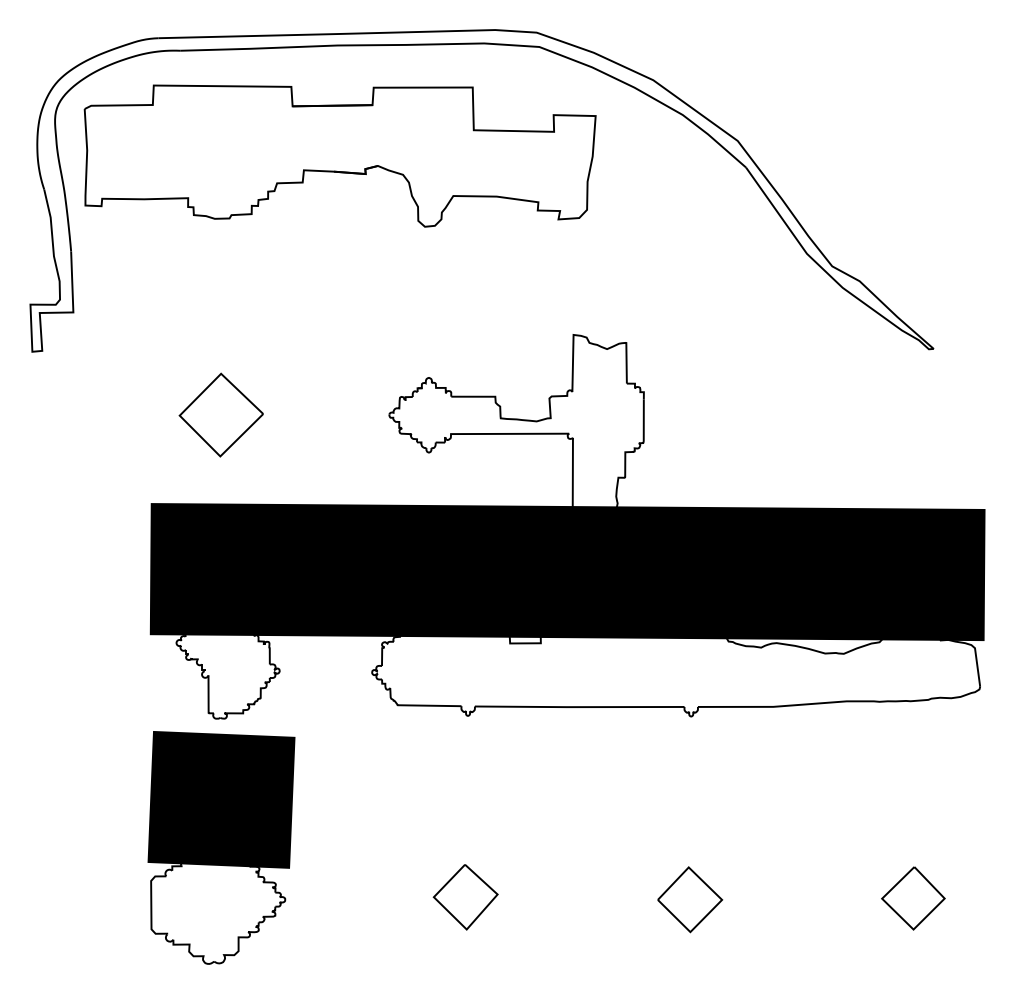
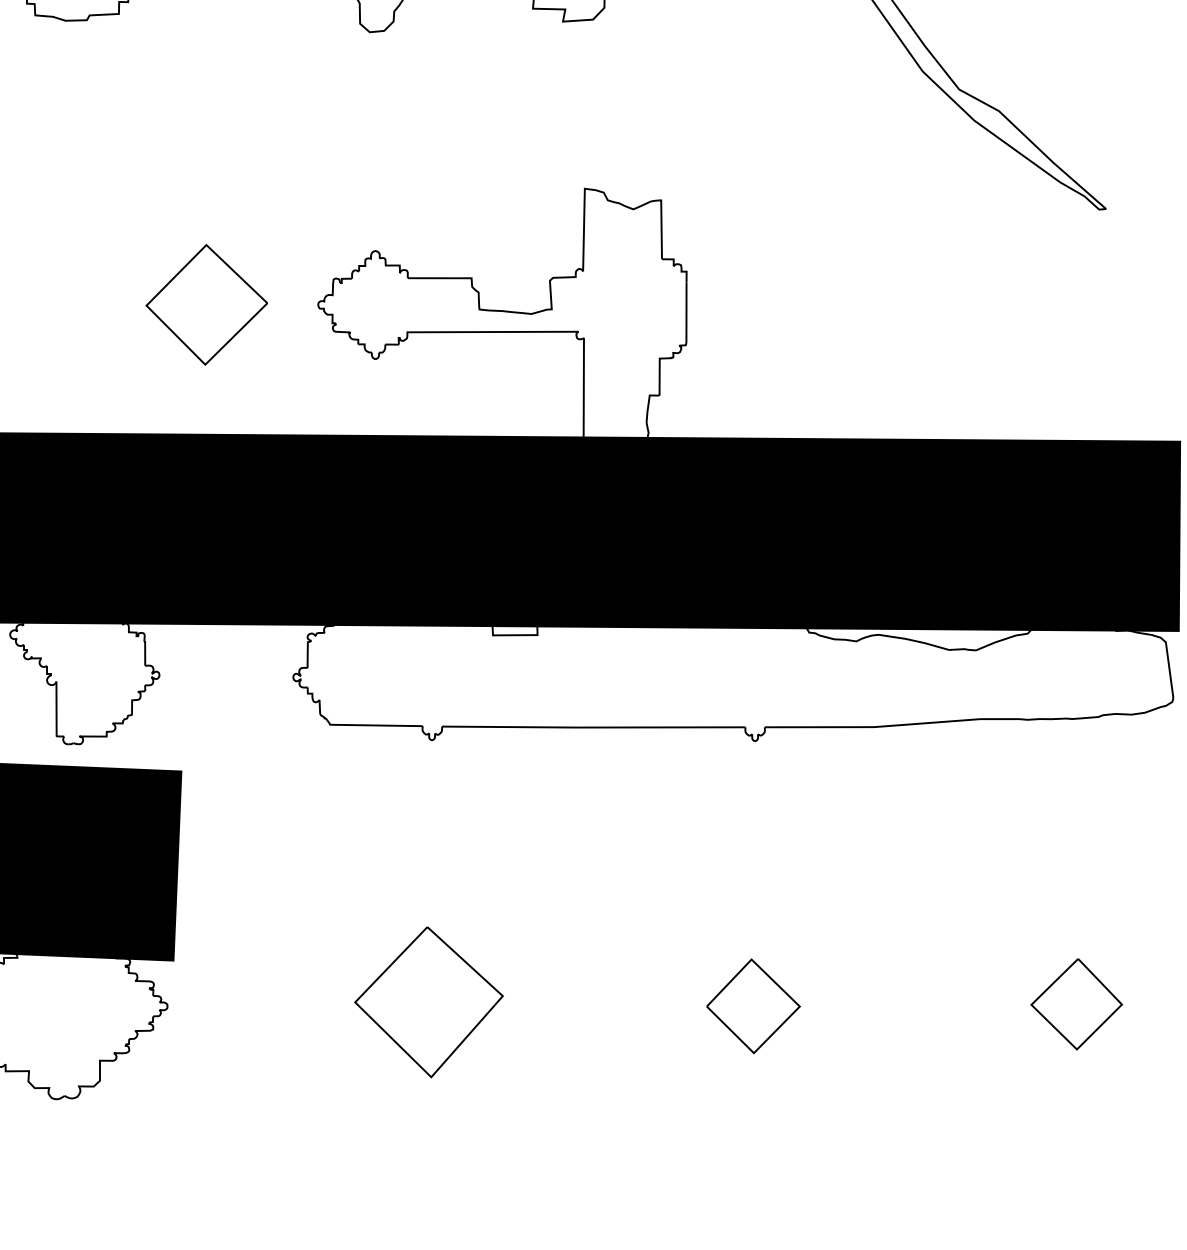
part: (220, 414) -> (205, 303), moved
part: (465, 897) -> (428, 1003), size x1.6

